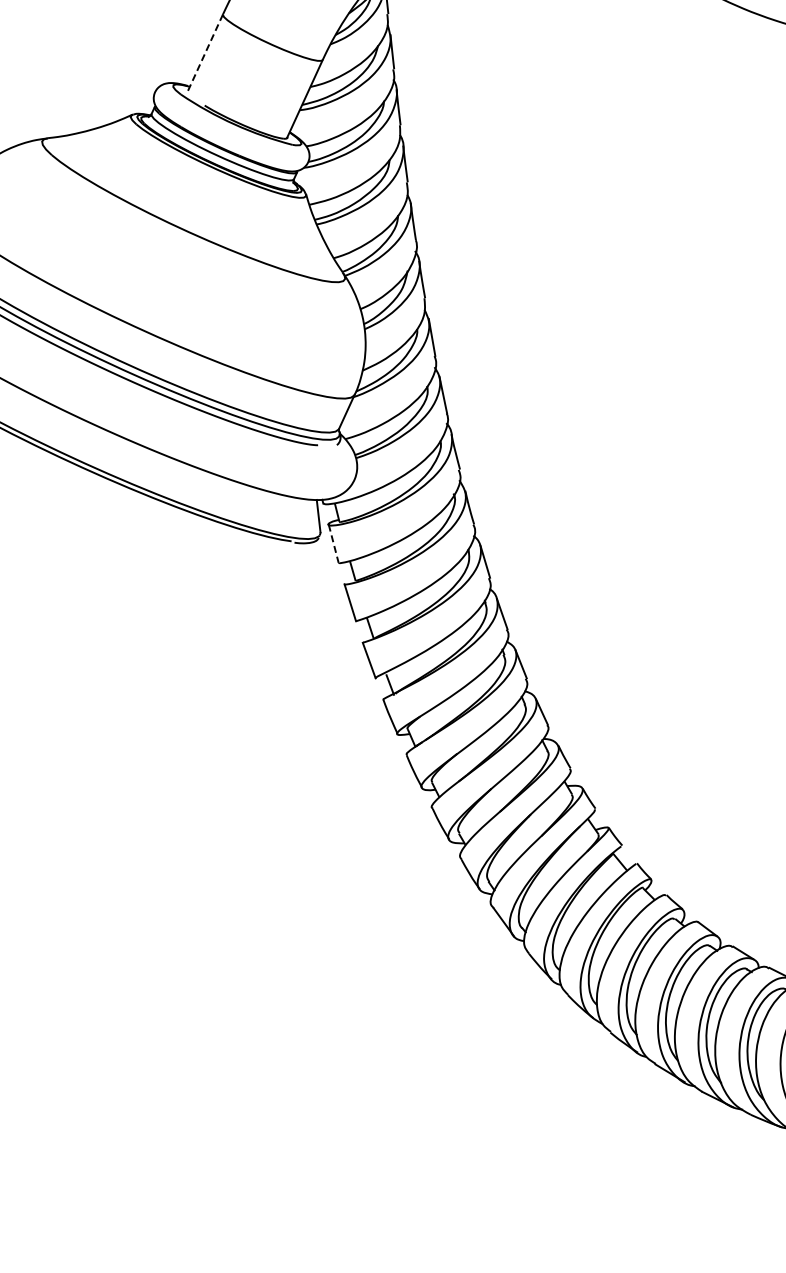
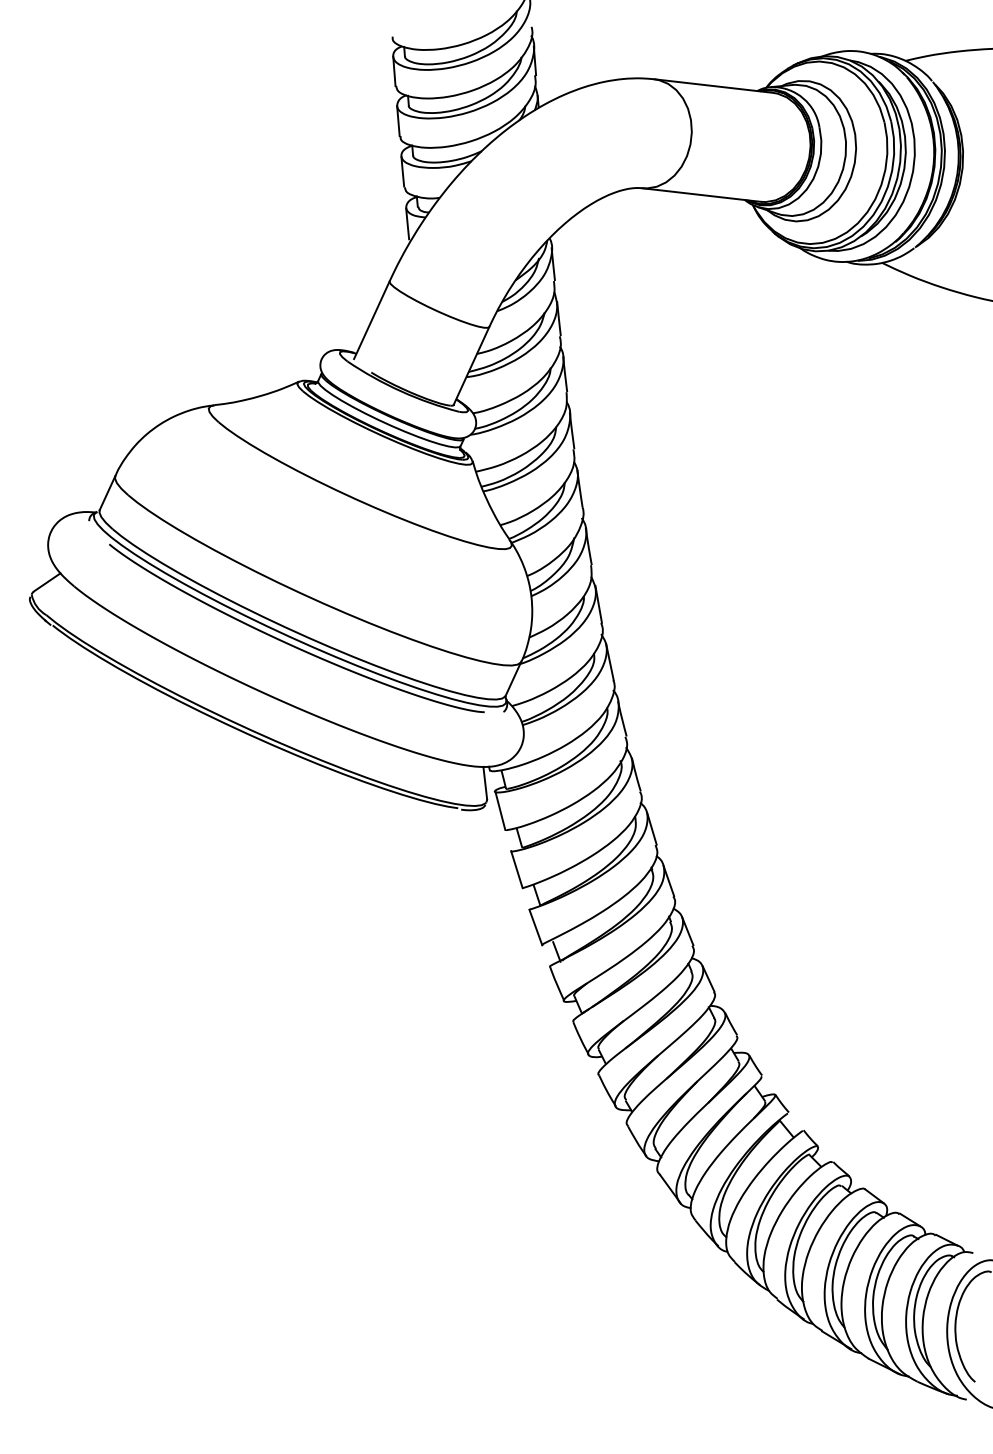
line: (204, 53) -> (371, 320), dashed -> solid
line: (333, 543) -> (500, 810), dashed -> solid

